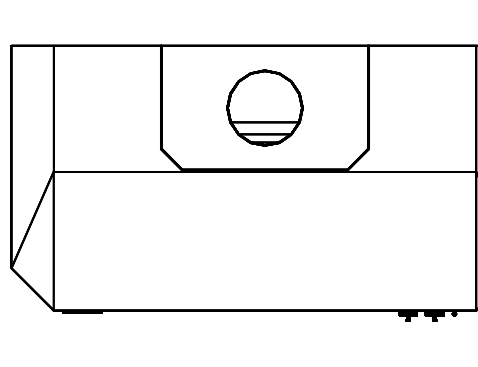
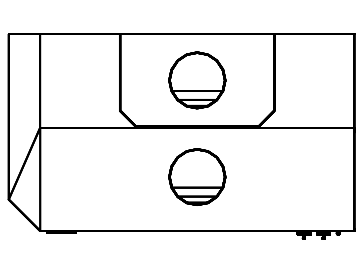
part: (264, 237) -> (196, 176), added

